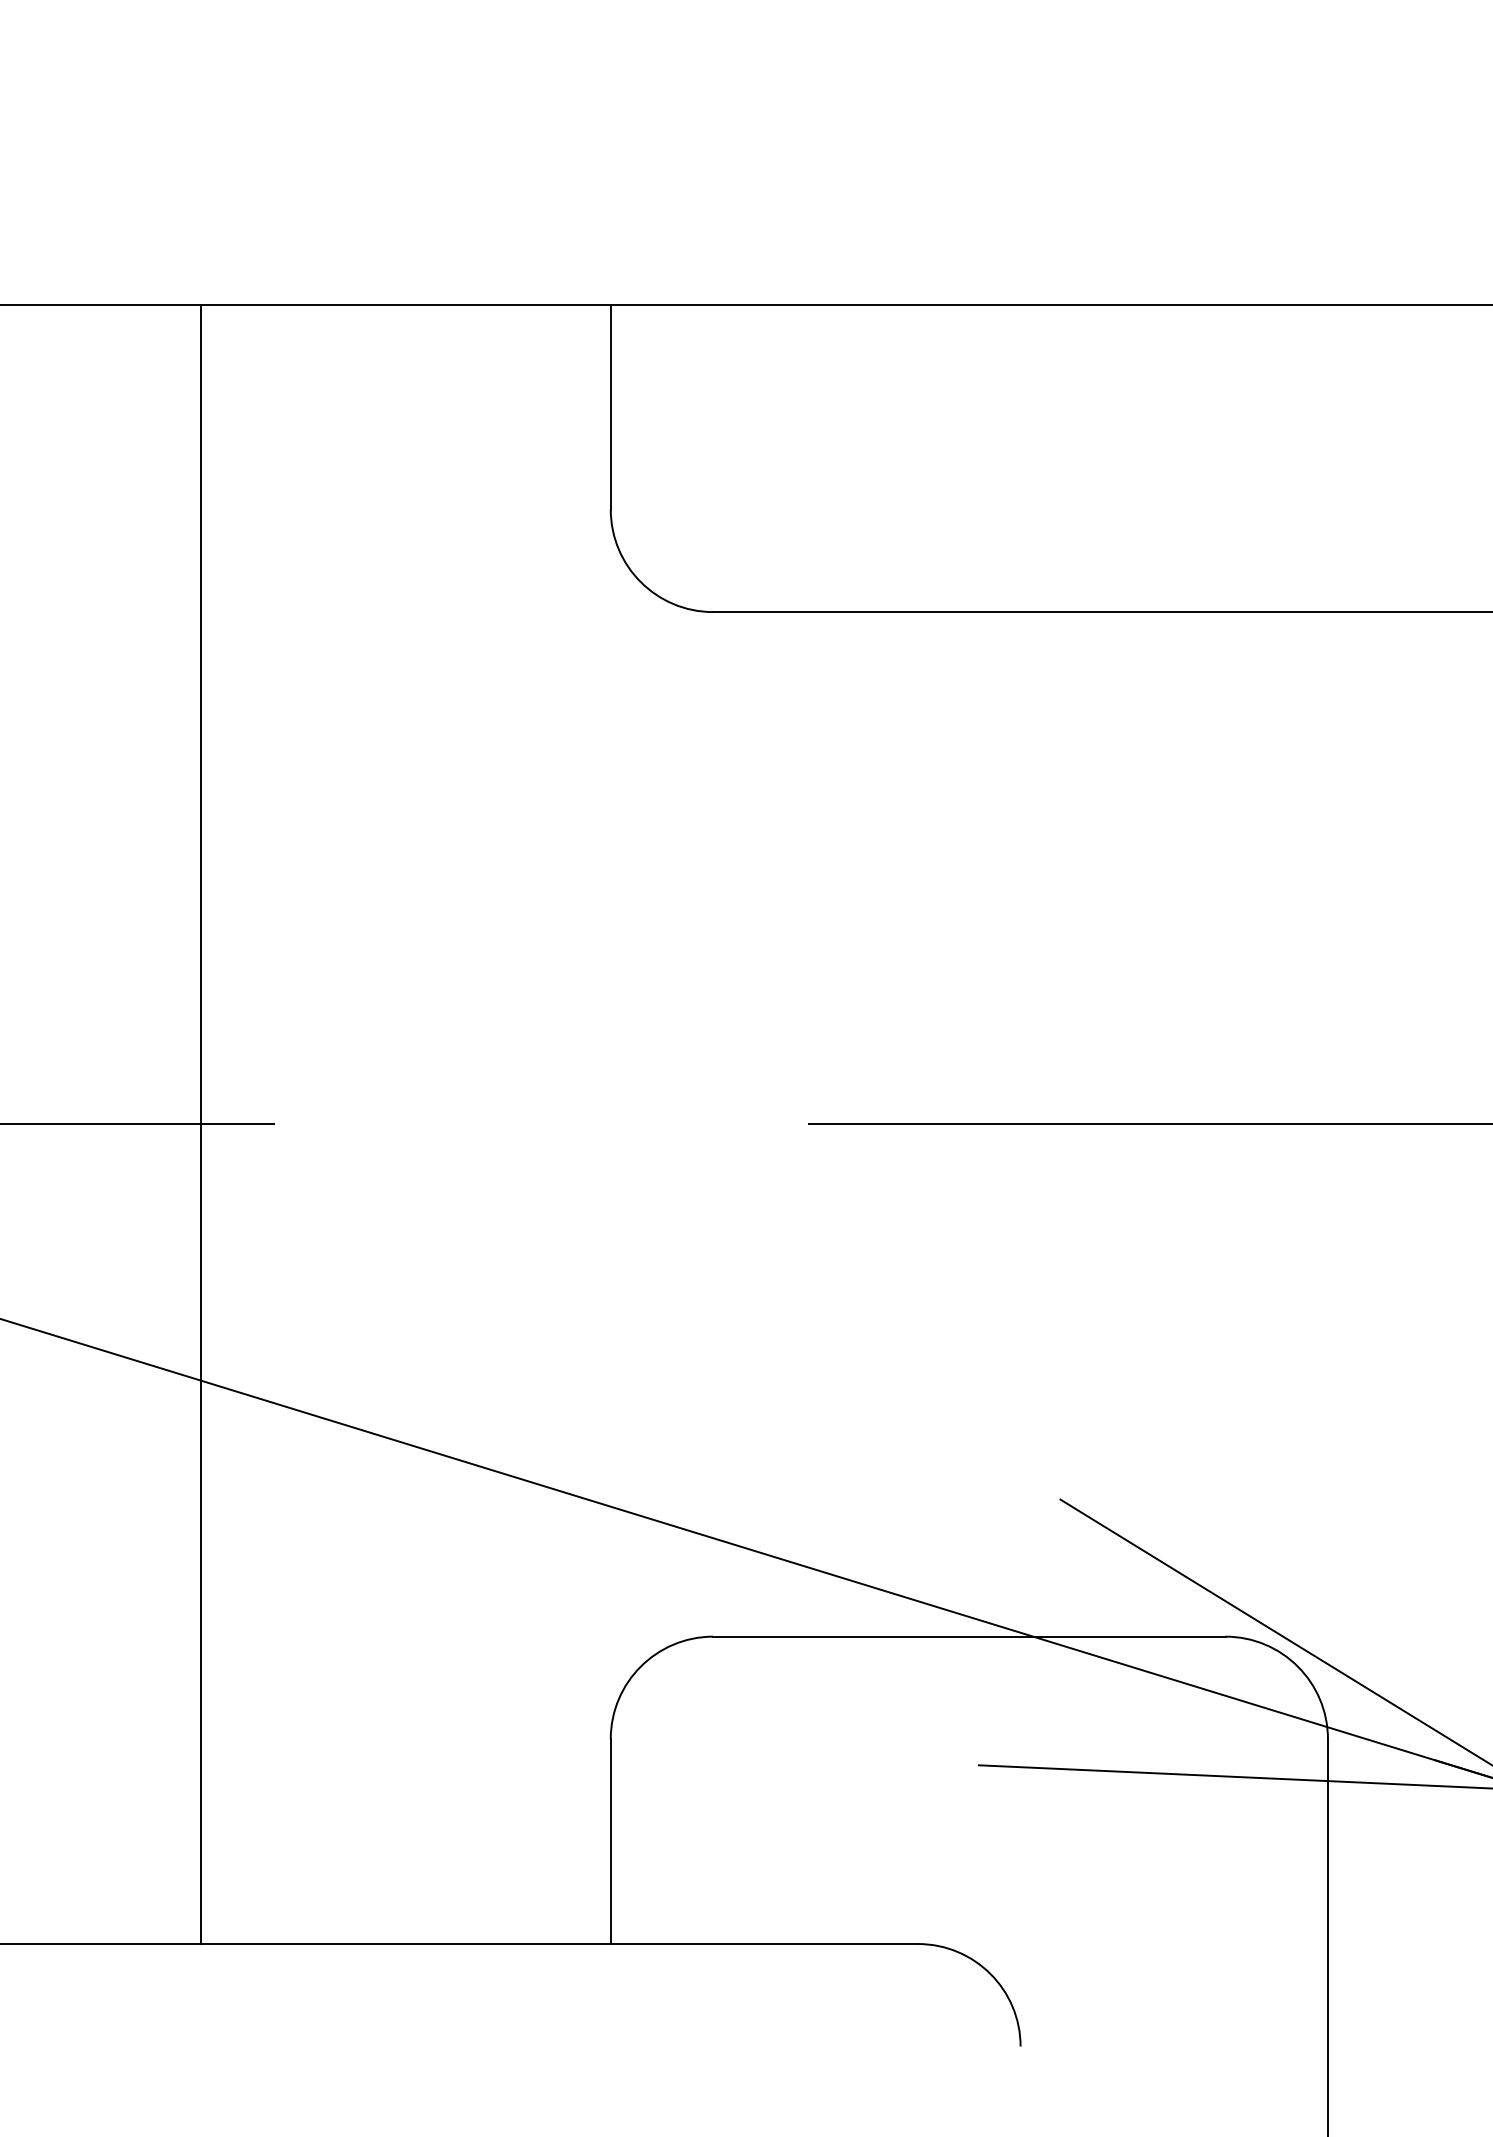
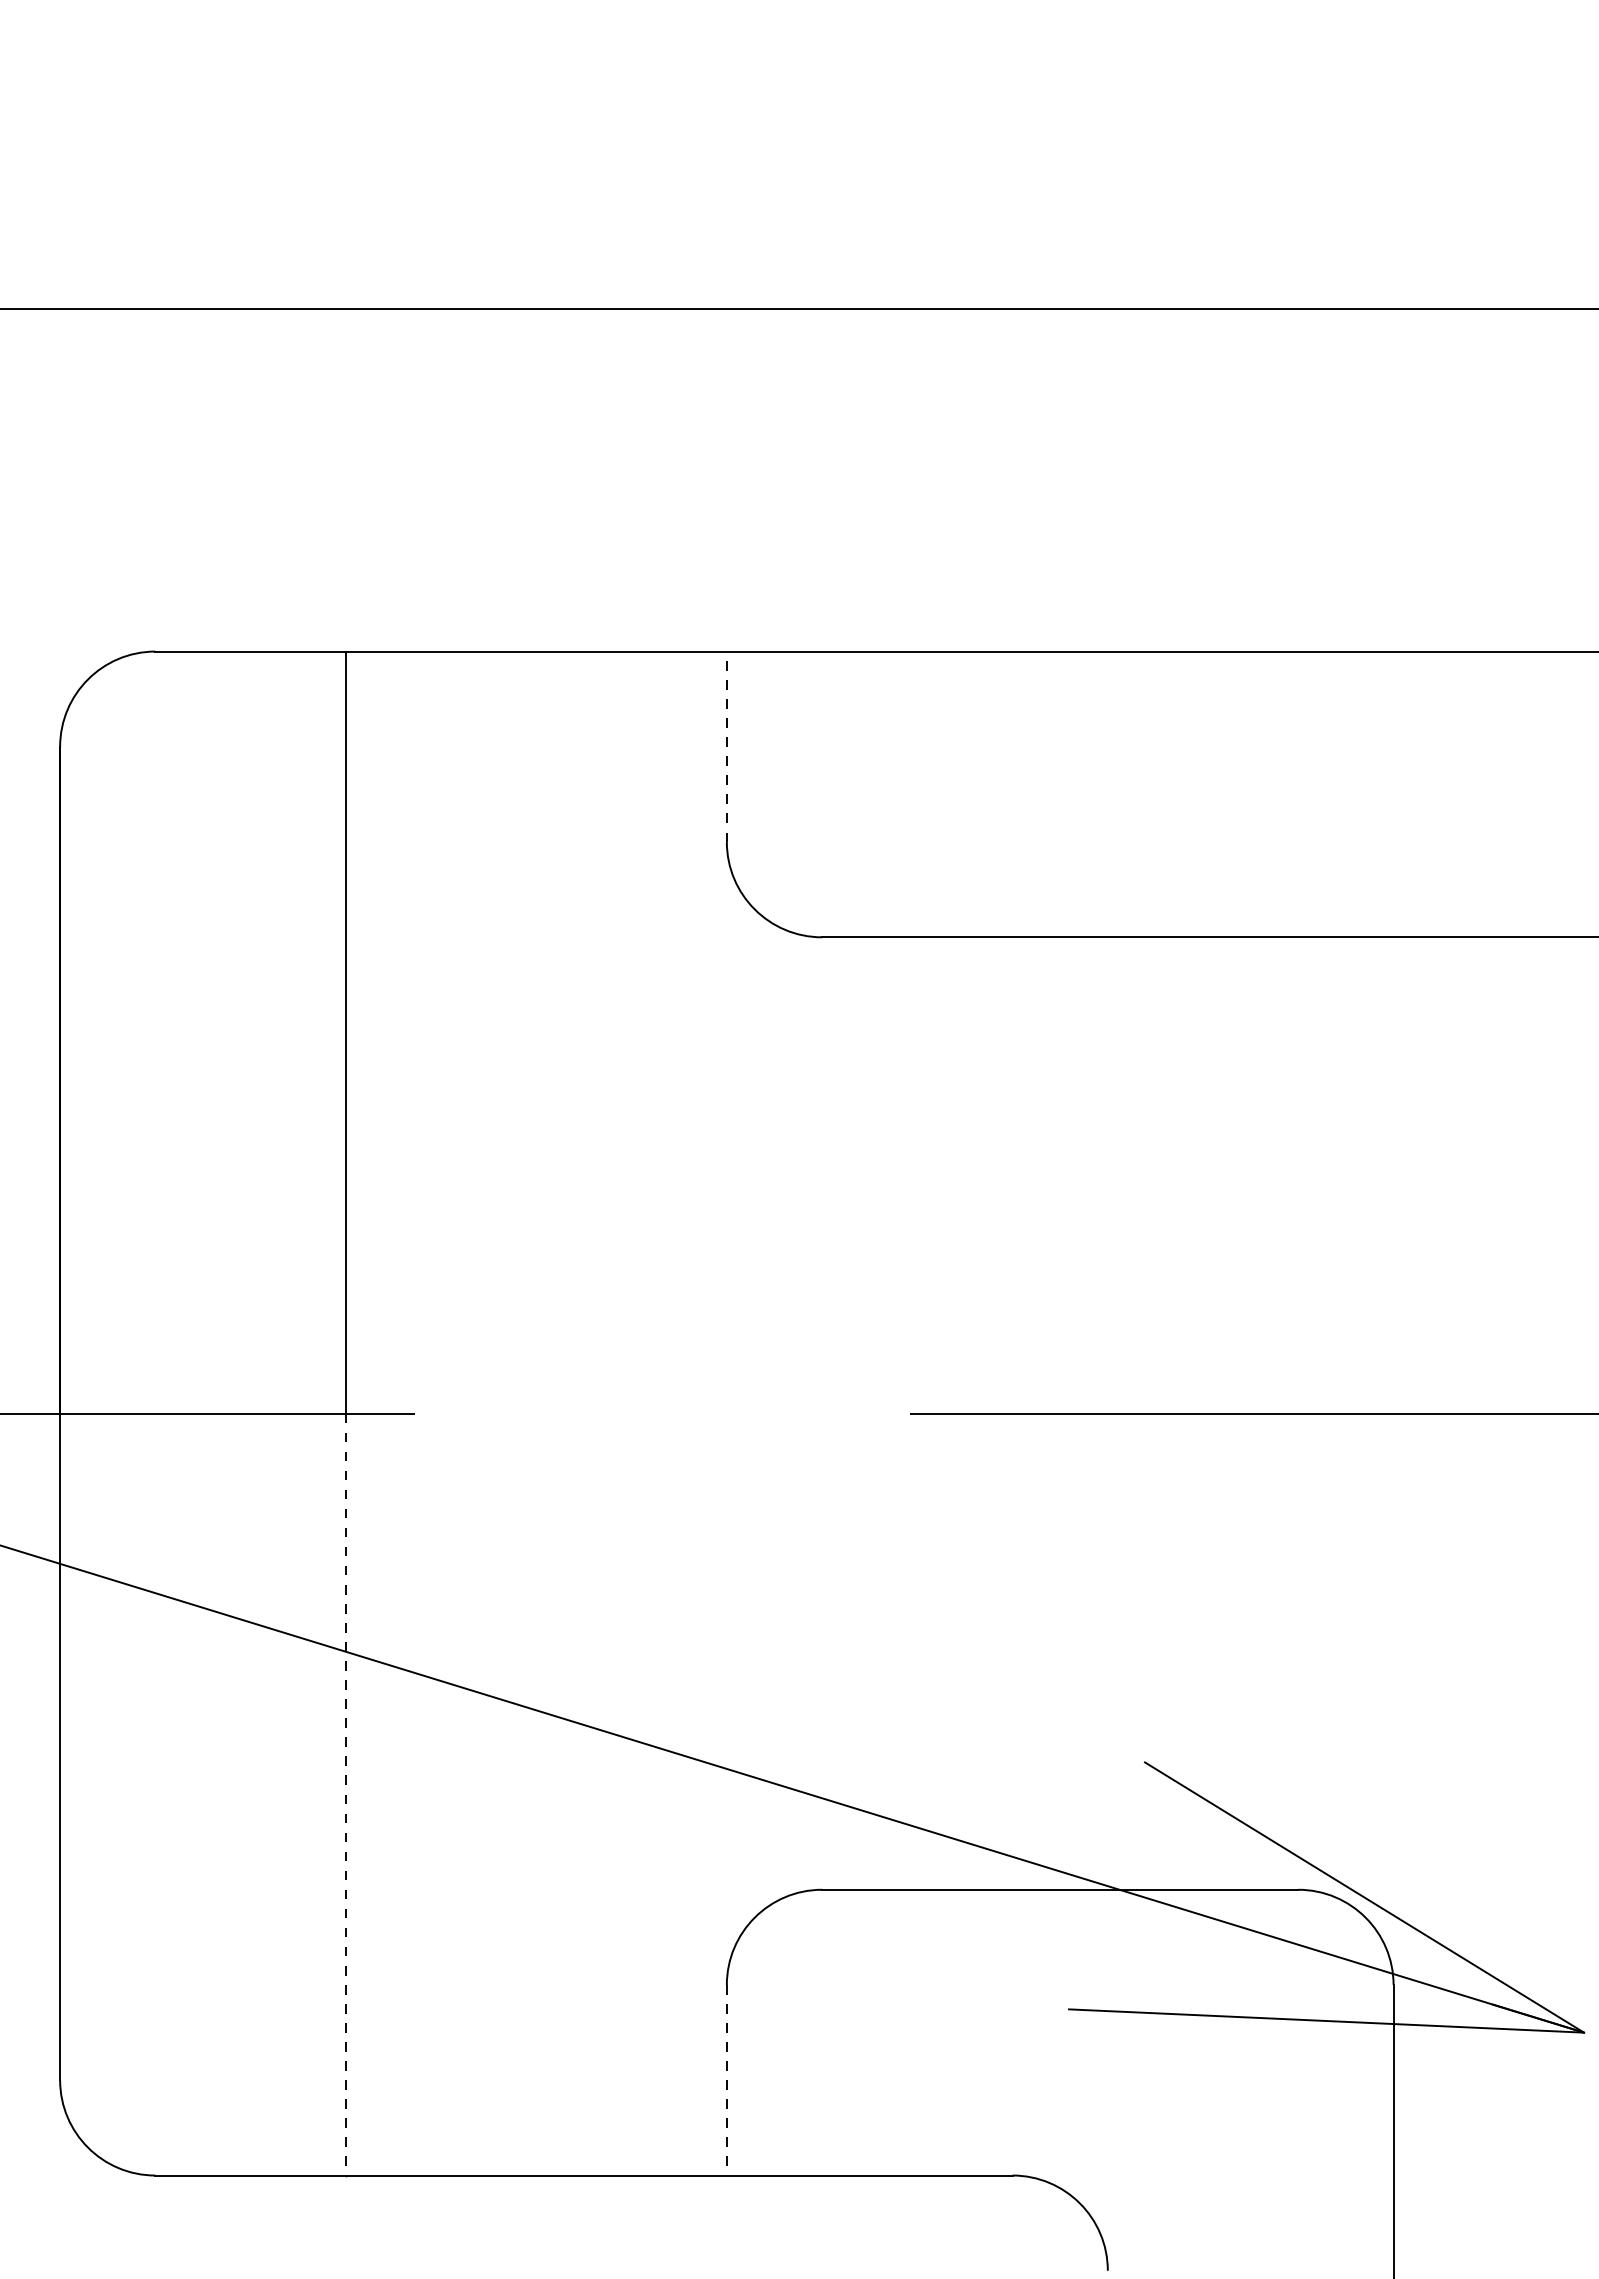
line: (610, 406) -> (726, 746), solid -> dashed
line: (200, 1534) -> (345, 1794), solid -> dashed
line: (610, 1841) -> (726, 2080), solid -> dashed

